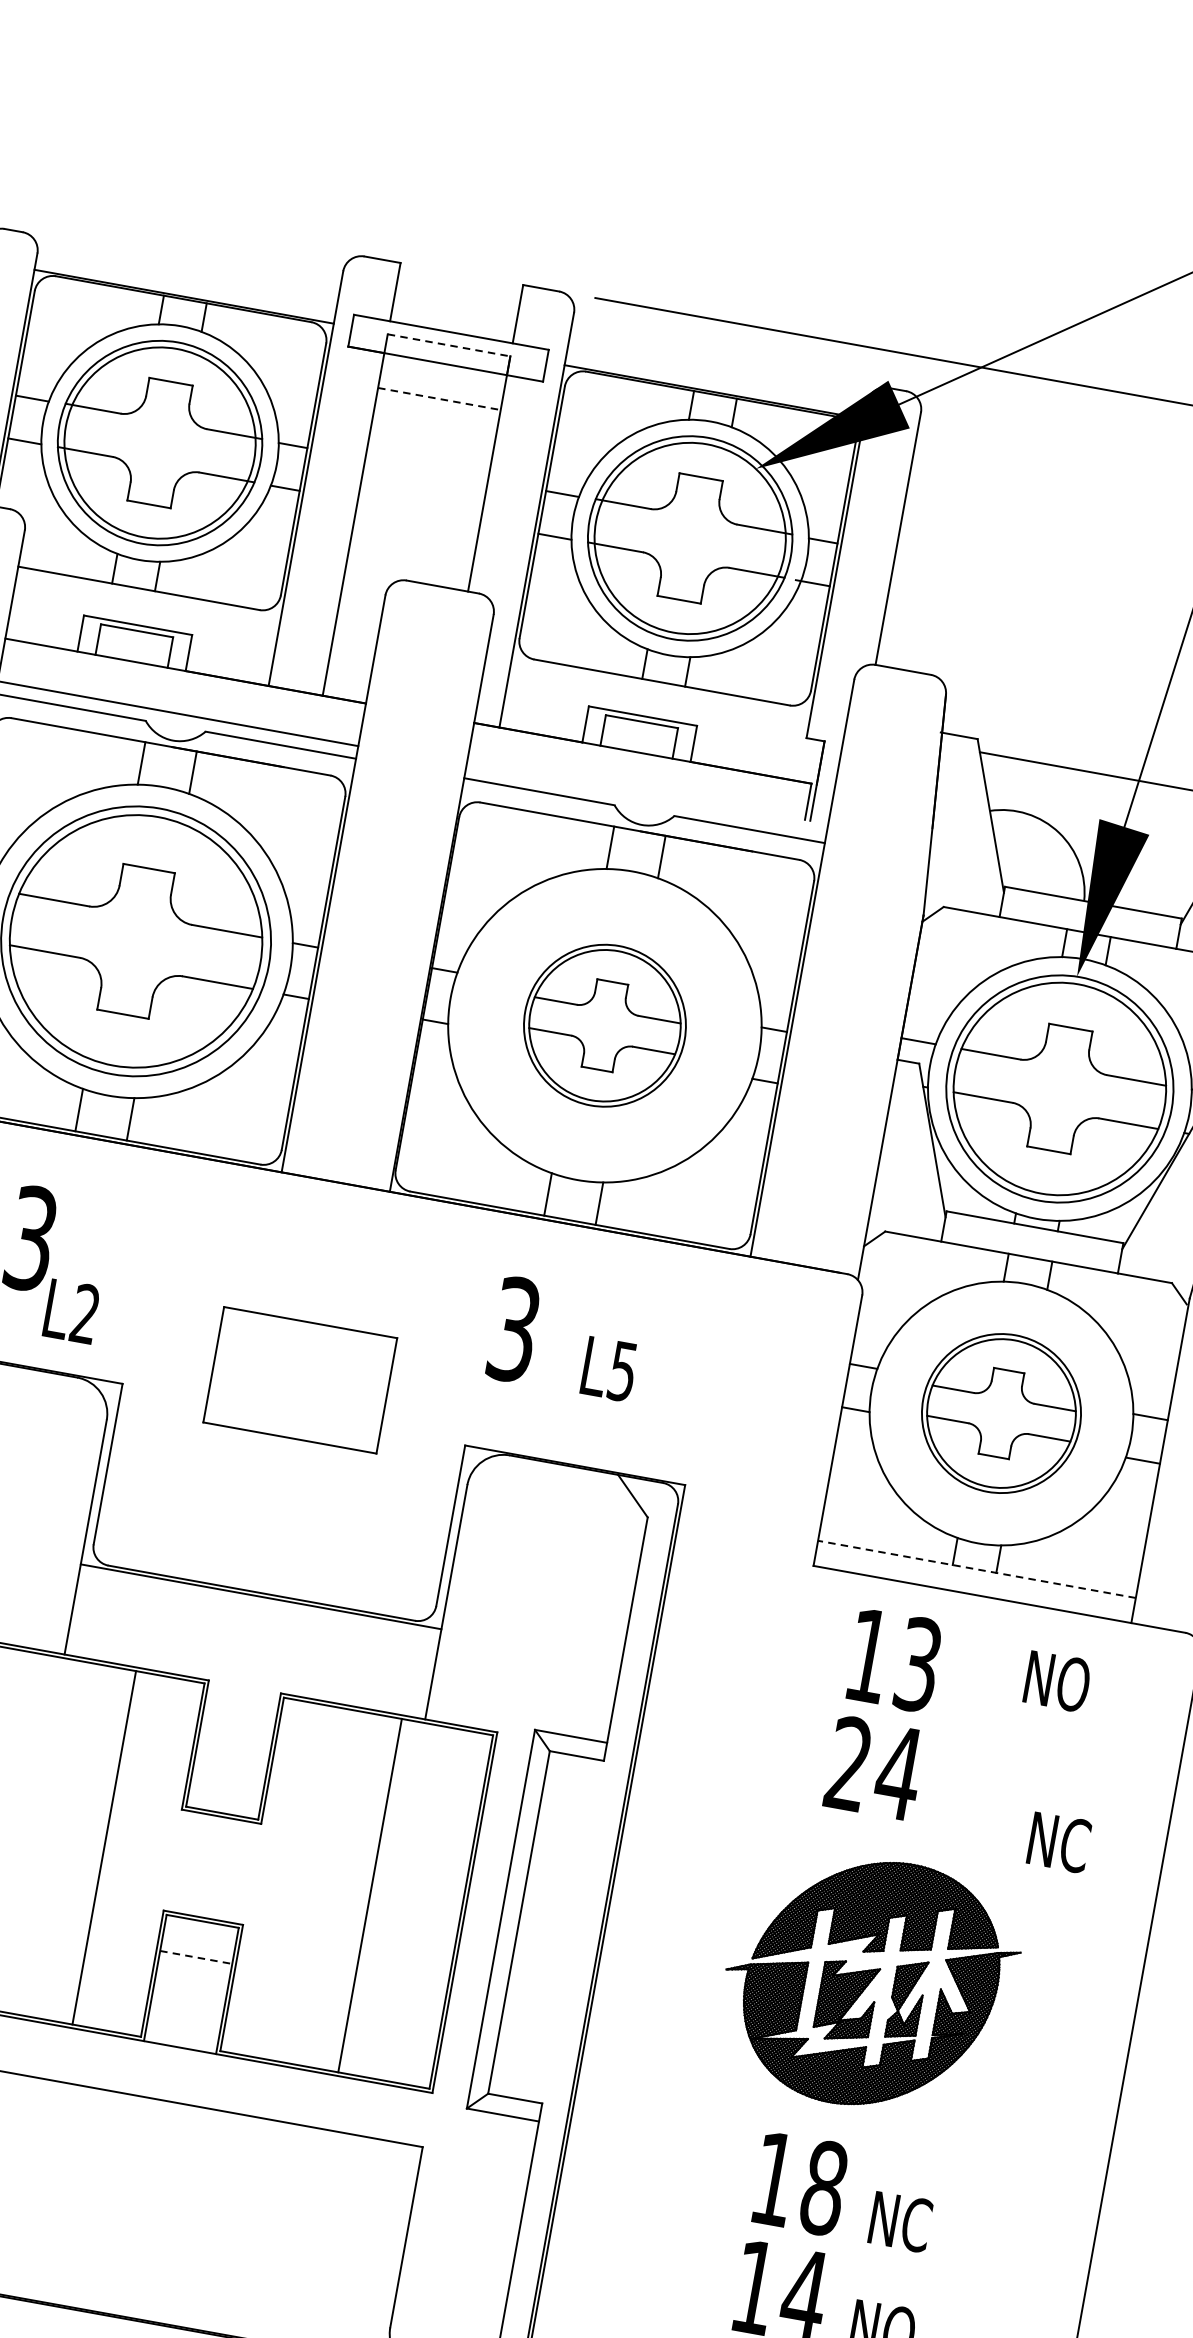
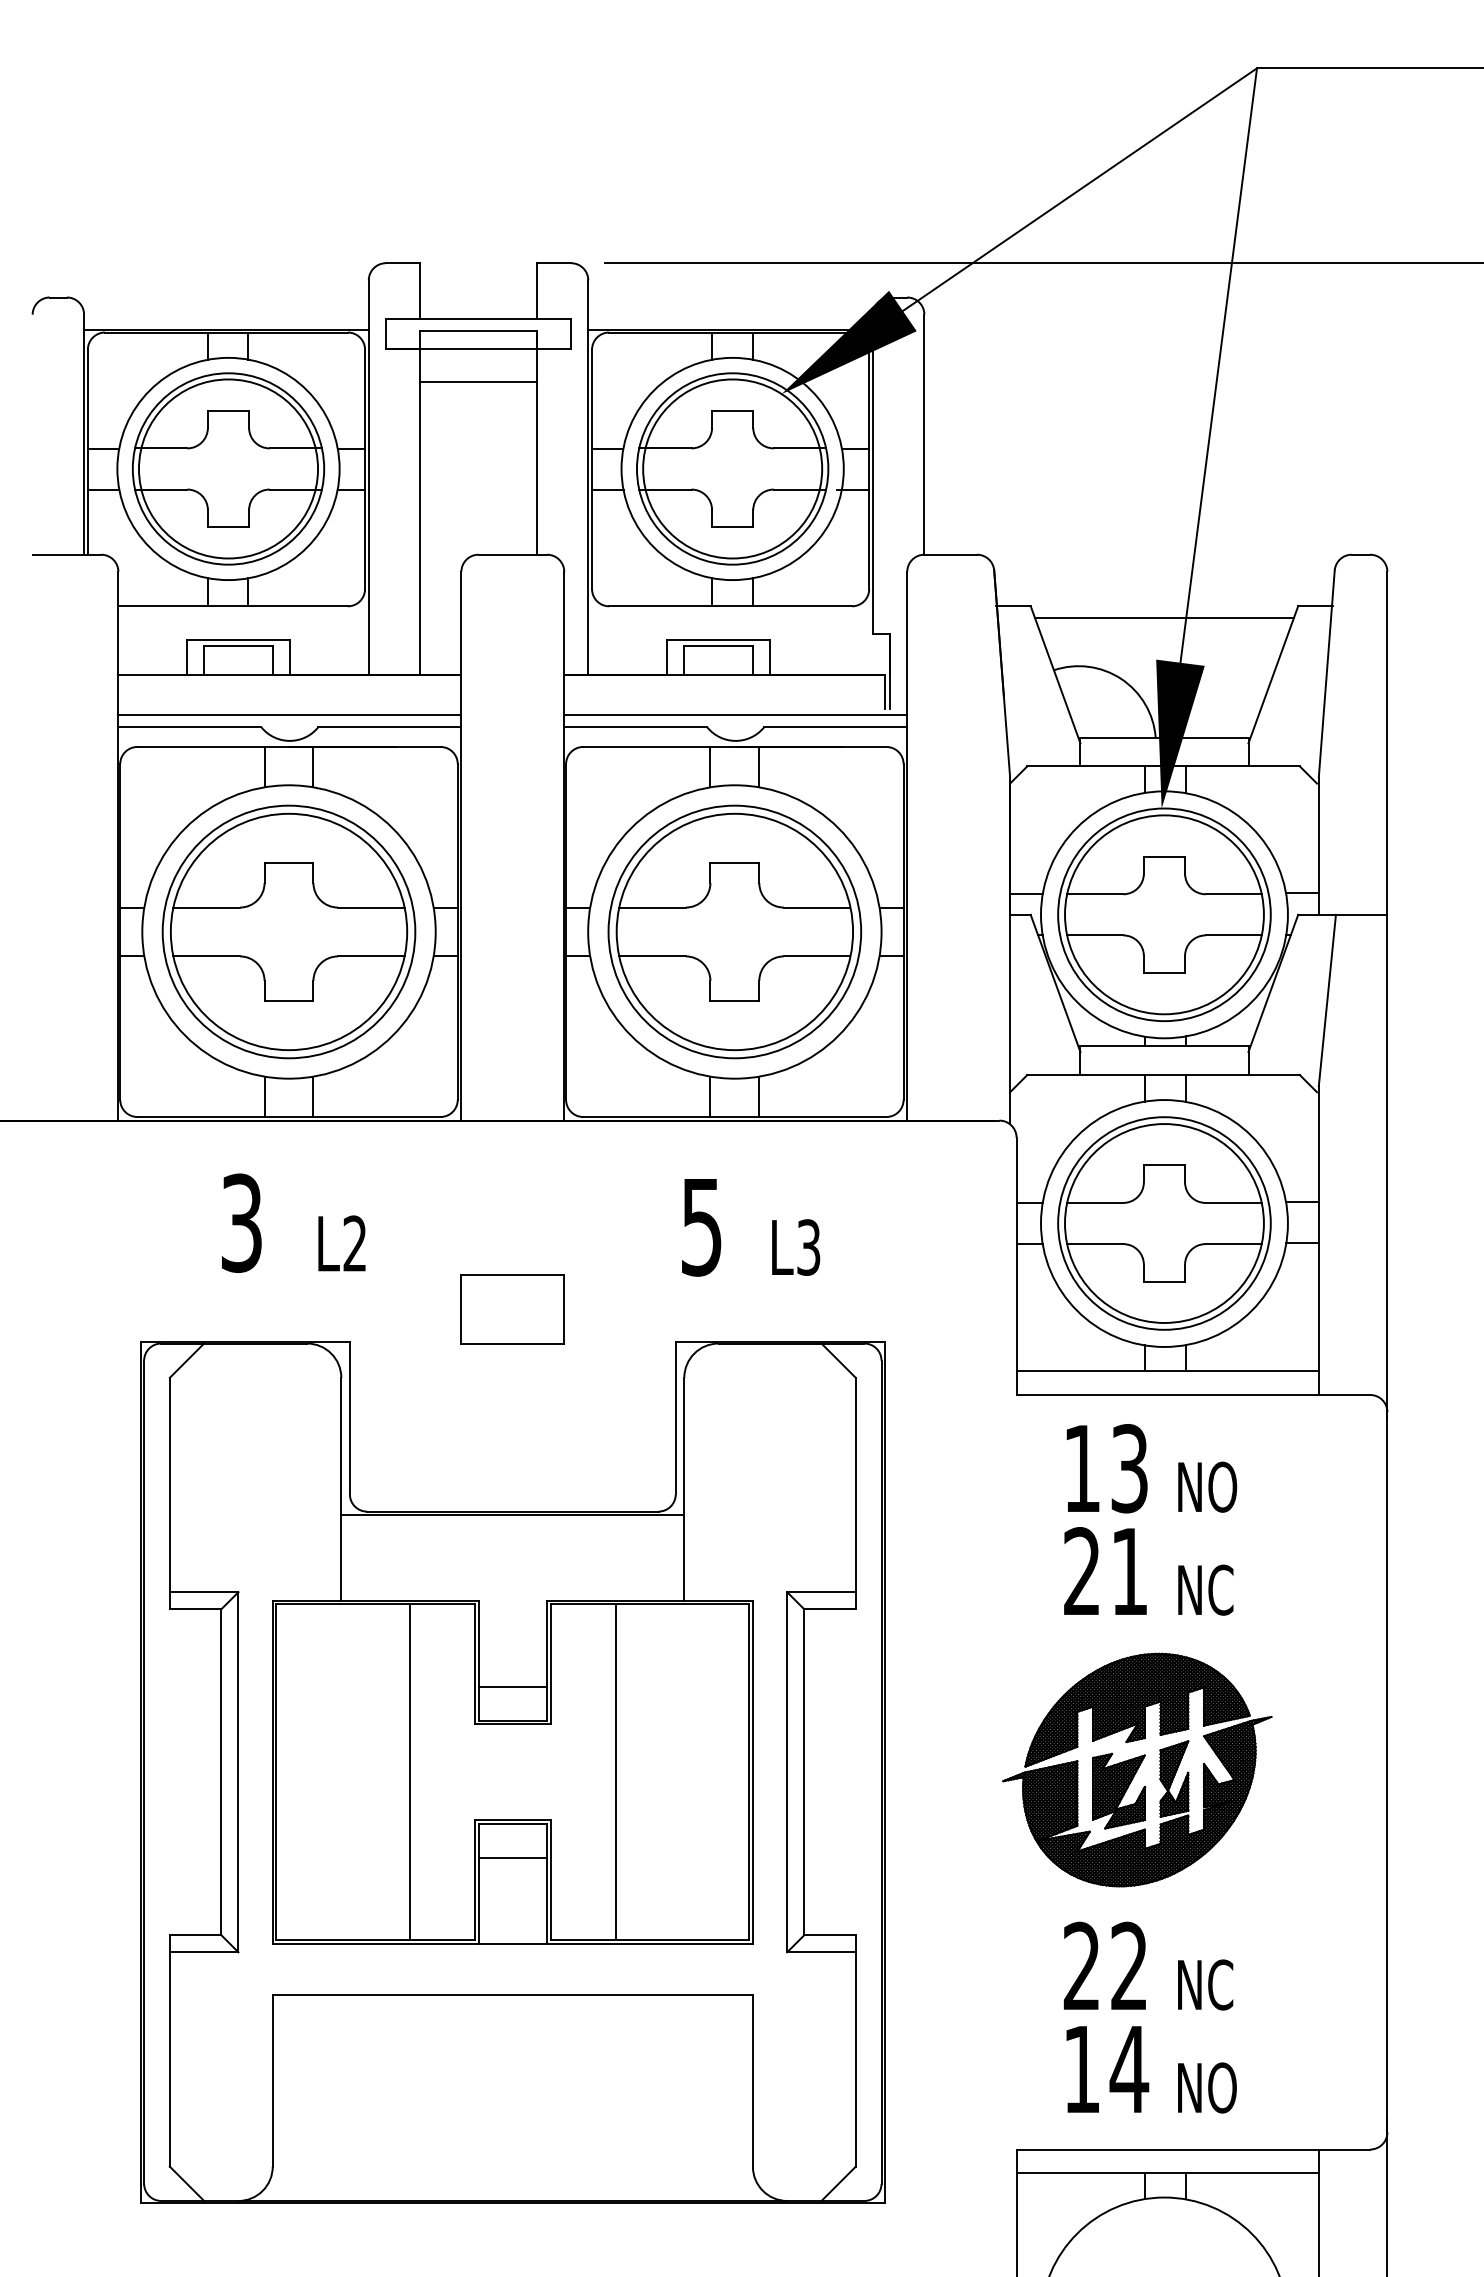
line: (450, 346) -> (479, 331), dashed -> solid
line: (440, 399) -> (479, 382), dashed -> solid
line: (646, 798) -> (735, 715), added
part: (604, 1025) -> (734, 931), size x1.67
text: (71, 1311) -> (341, 1243), moved
text: (514, 1329) -> (701, 1226), 3 -> 5
text: (622, 1371) -> (808, 1247), L5 -> L3
part: (299, 1380) -> (512, 1309), size x0.62
part: (1001, 1413) -> (1164, 1223), size x1.43
line: (976, 1569) -> (1167, 1371), dashed -> solid
text: (1057, 1680) -> (1207, 1486), moved
text: (898, 1772) -> (1129, 1571), 24 -> 21
line: (228, 1777) -> (512, 1686), added
text: (1059, 1841) -> (1205, 1589), moved
line: (369, 1895) -> (615, 1772), moved
line: (196, 1958) -> (513, 1858), dashed -> solid
text: (798, 2183) -> (1105, 1966), 18 -> 22

